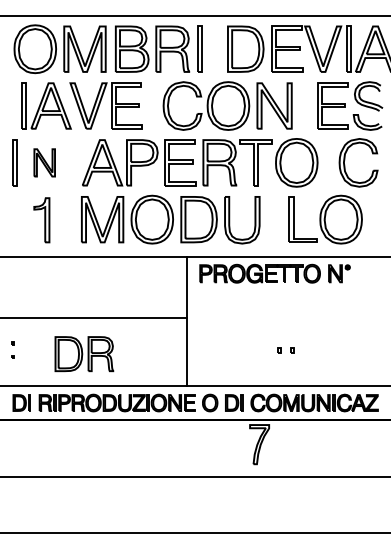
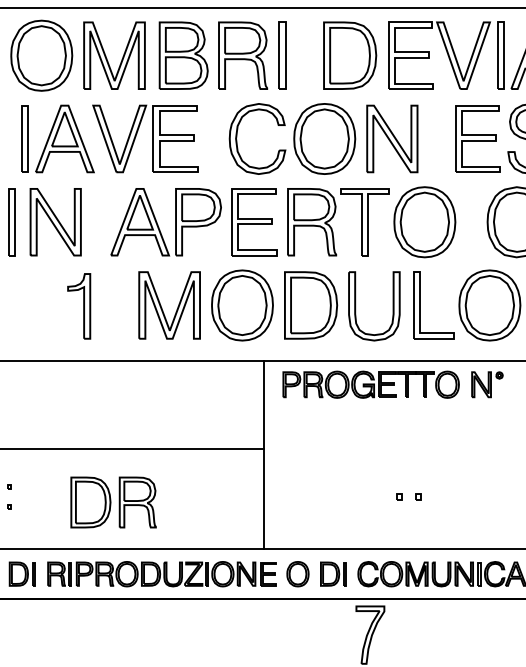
part: (44, 162) -> (55, 221), size x1.67
part: (170, 219) -> (269, 305), moved
part: (41, 220) -> (78, 306), moved

